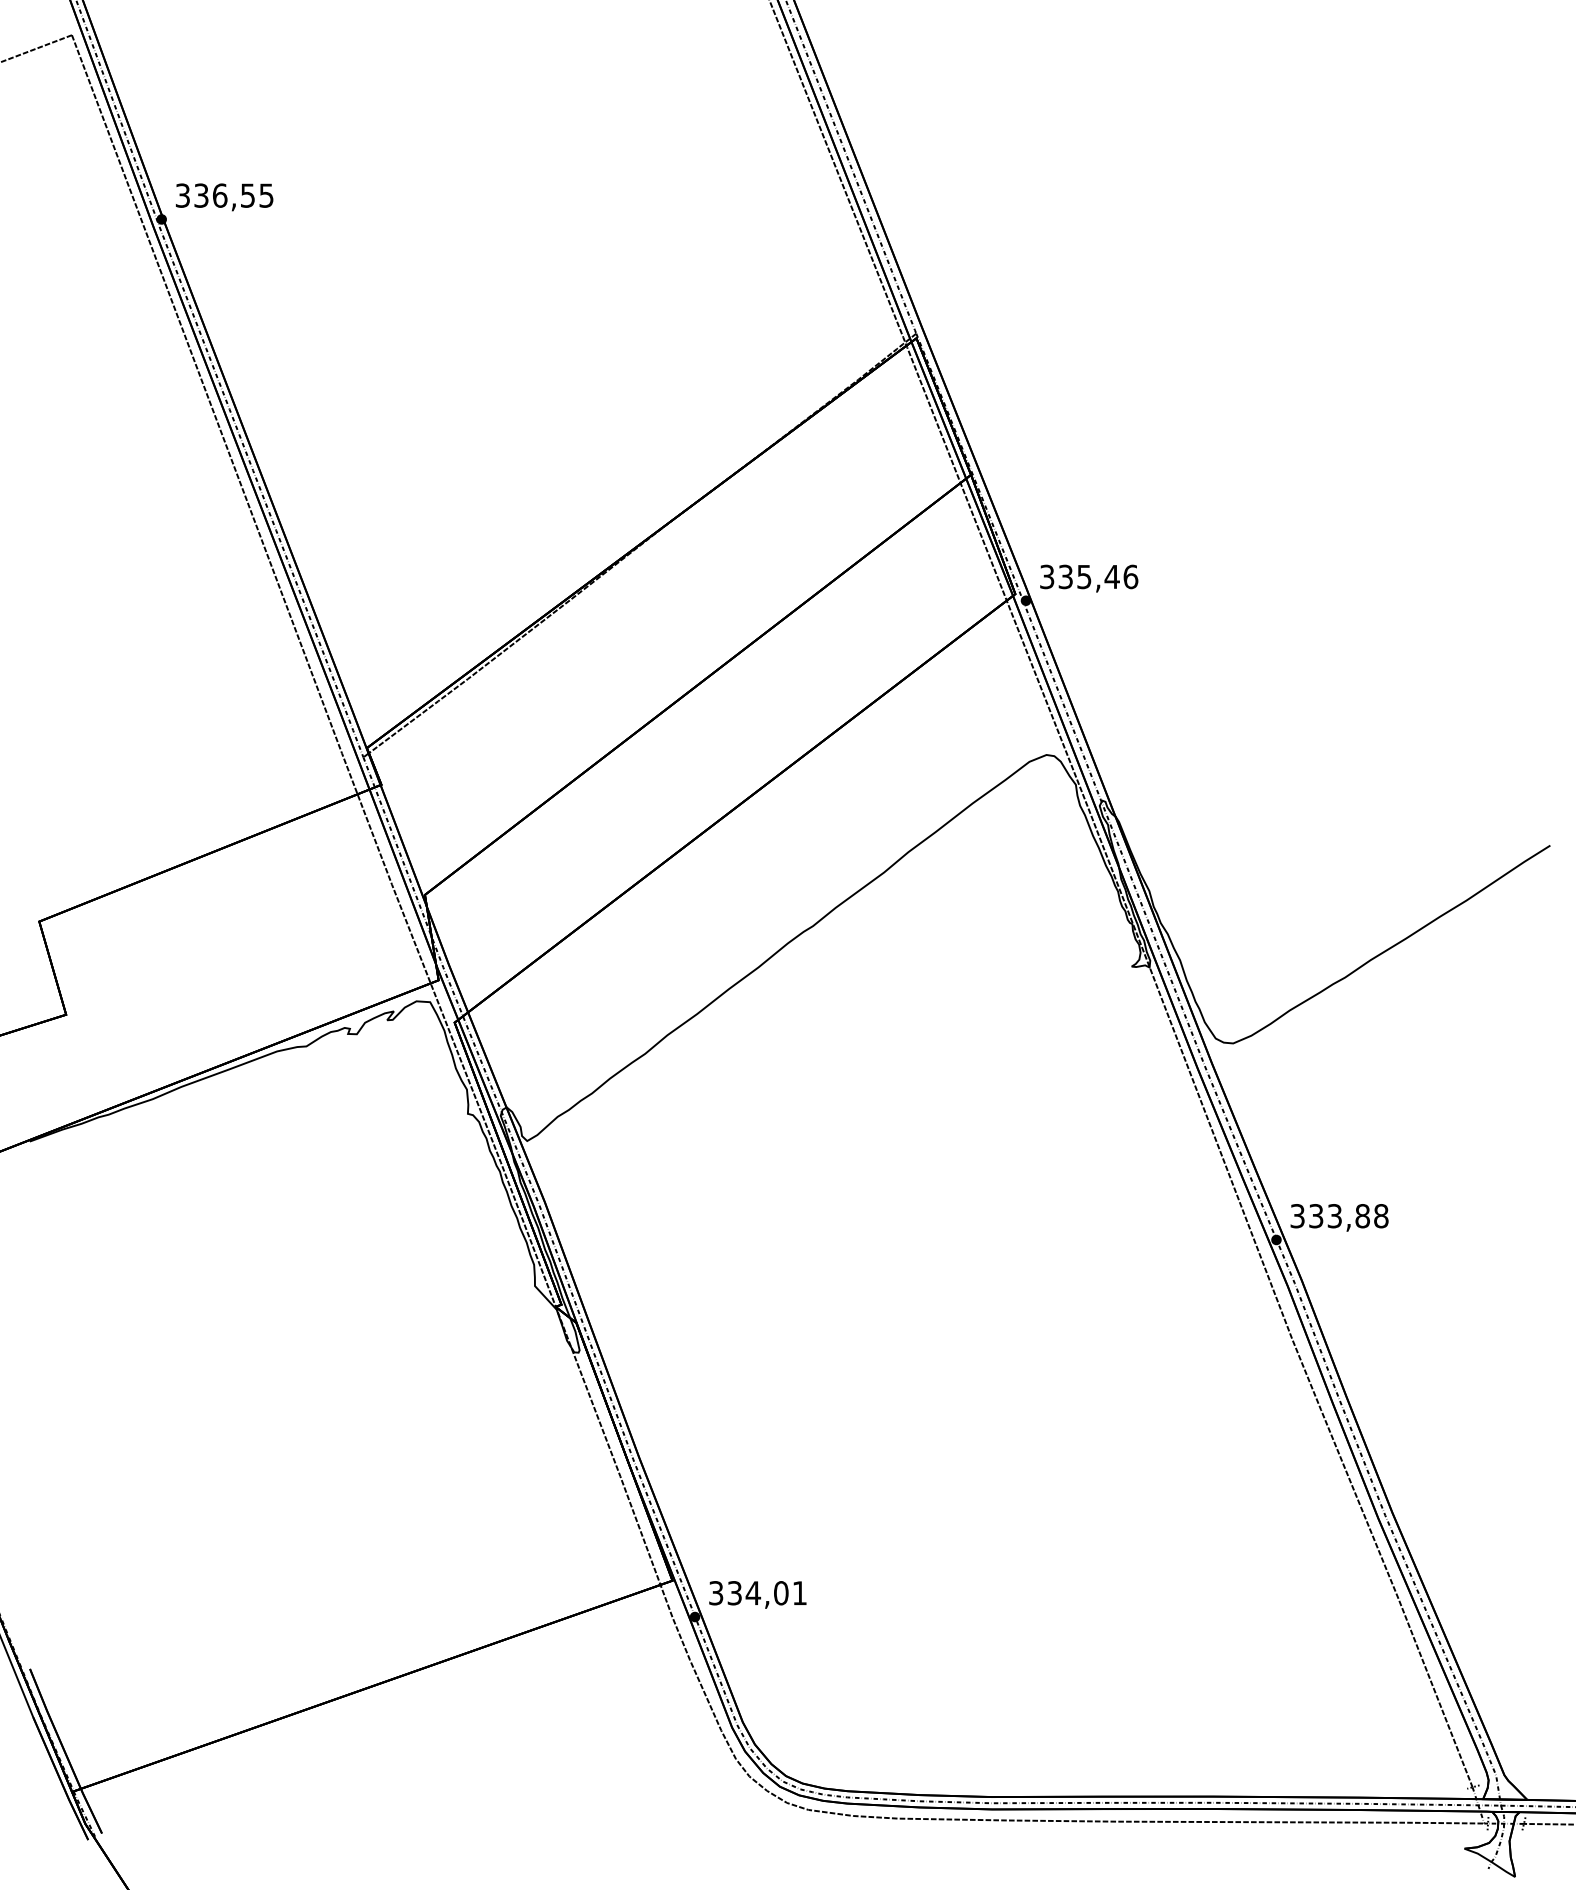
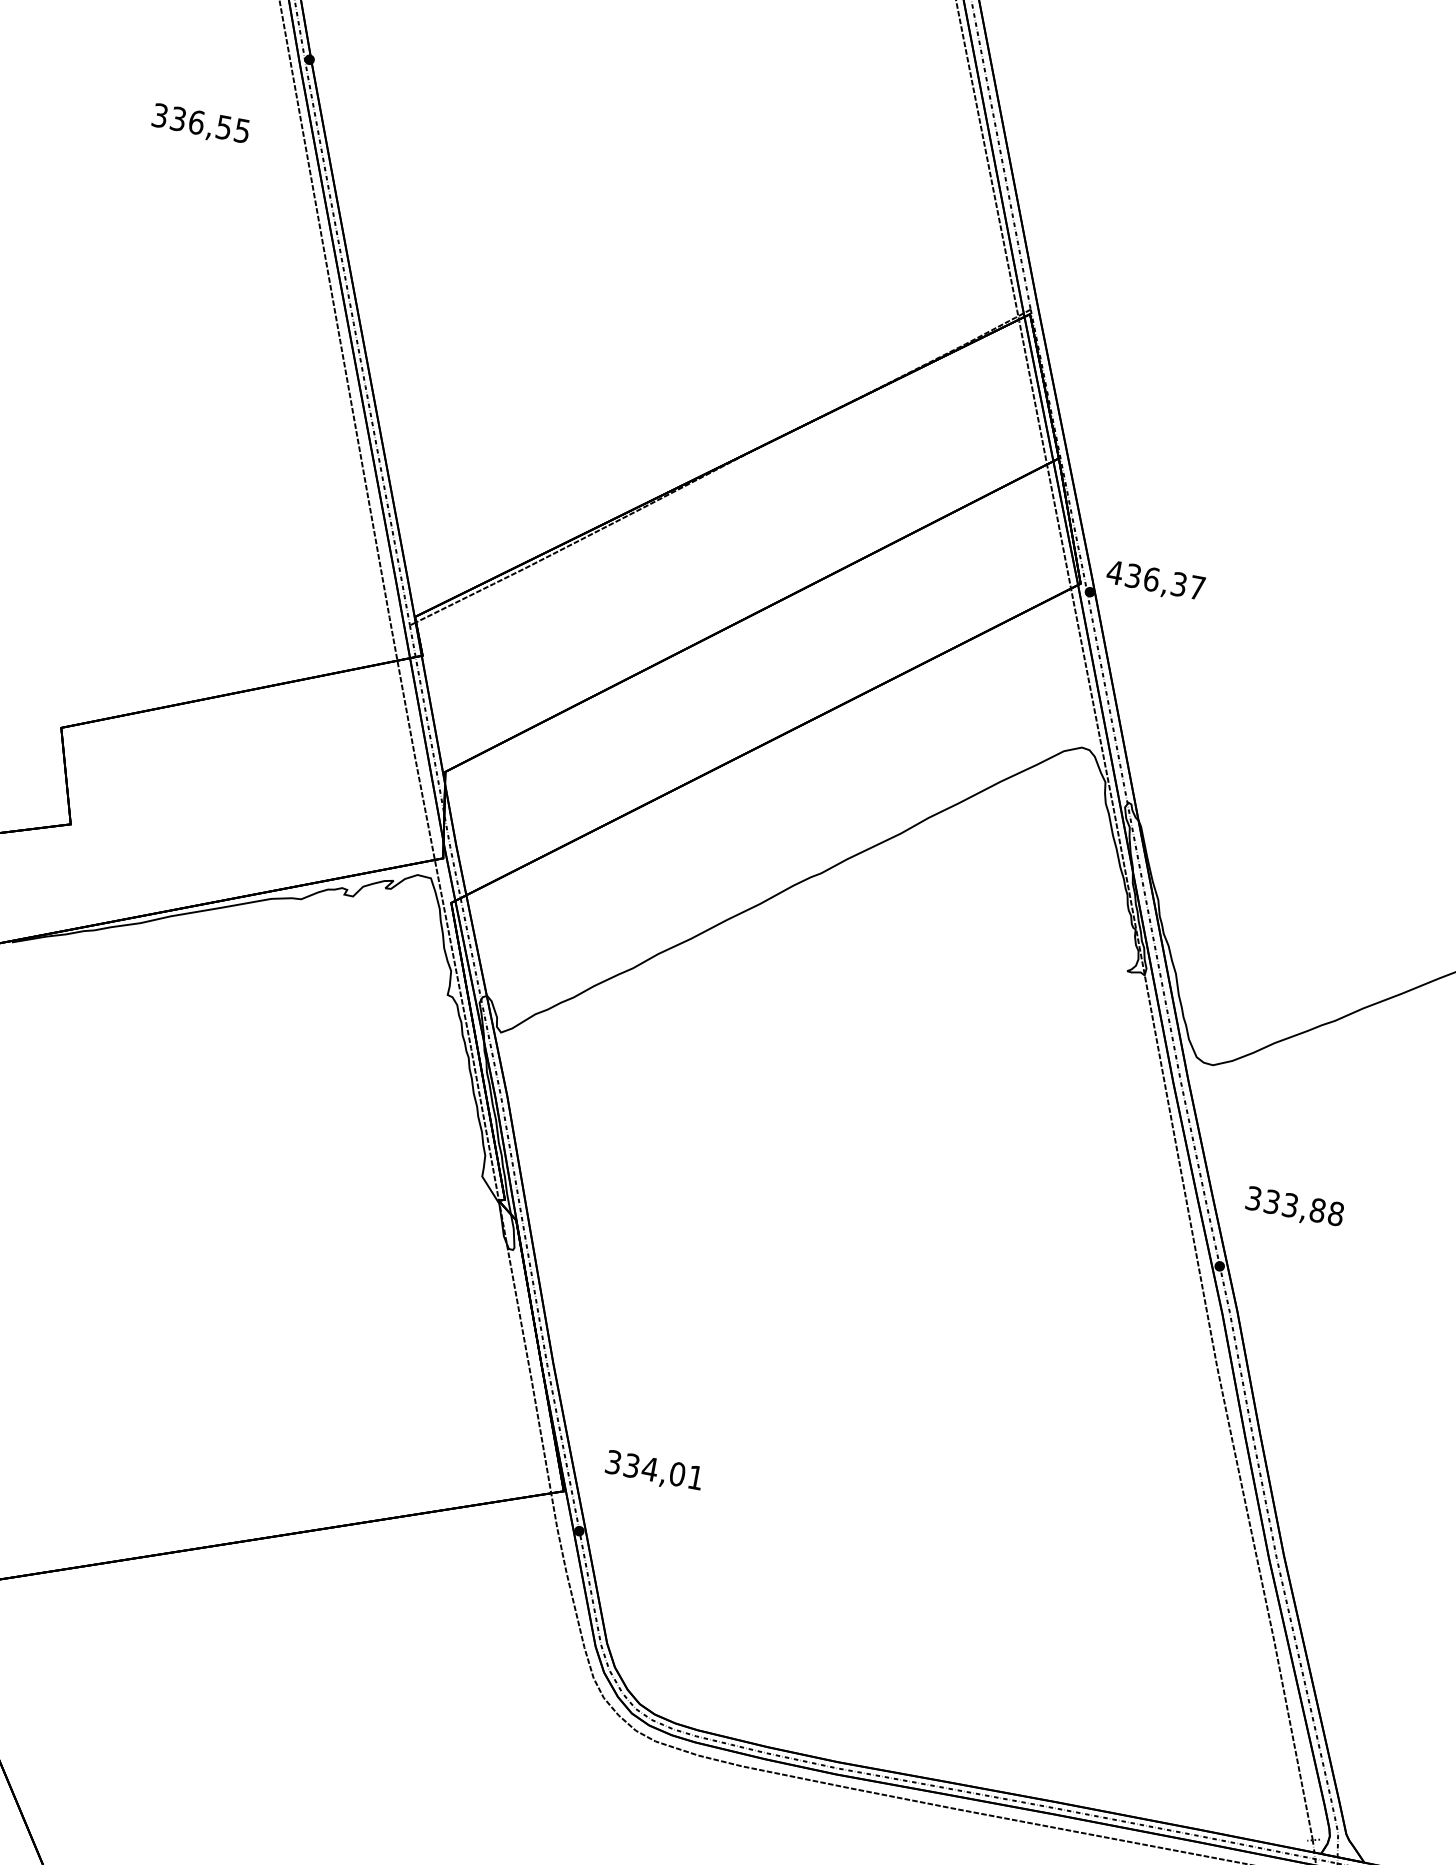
text: (224, 197) -> (200, 125), moved
text: (1088, 576) -> (1155, 579), 335,46 -> 436,37
text: (1339, 1217) -> (1294, 1207), moved
text: (757, 1594) -> (653, 1471), moved

